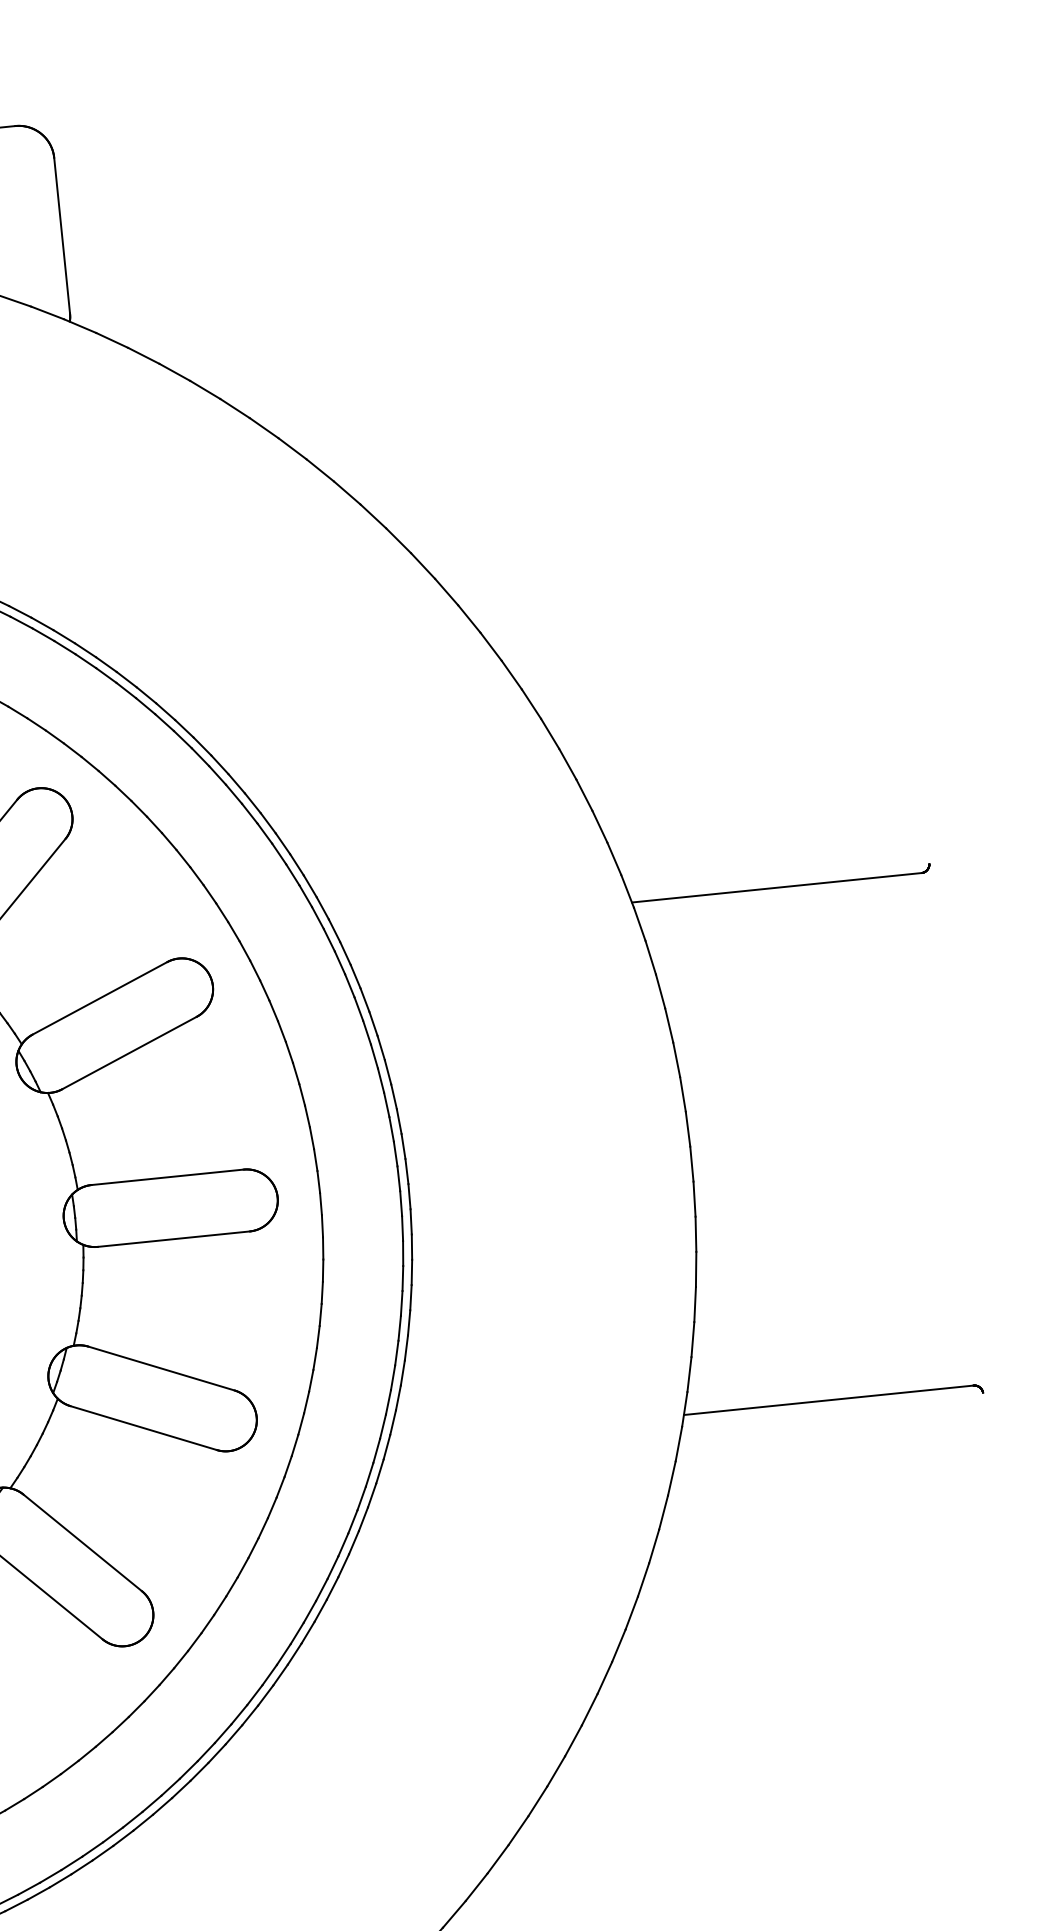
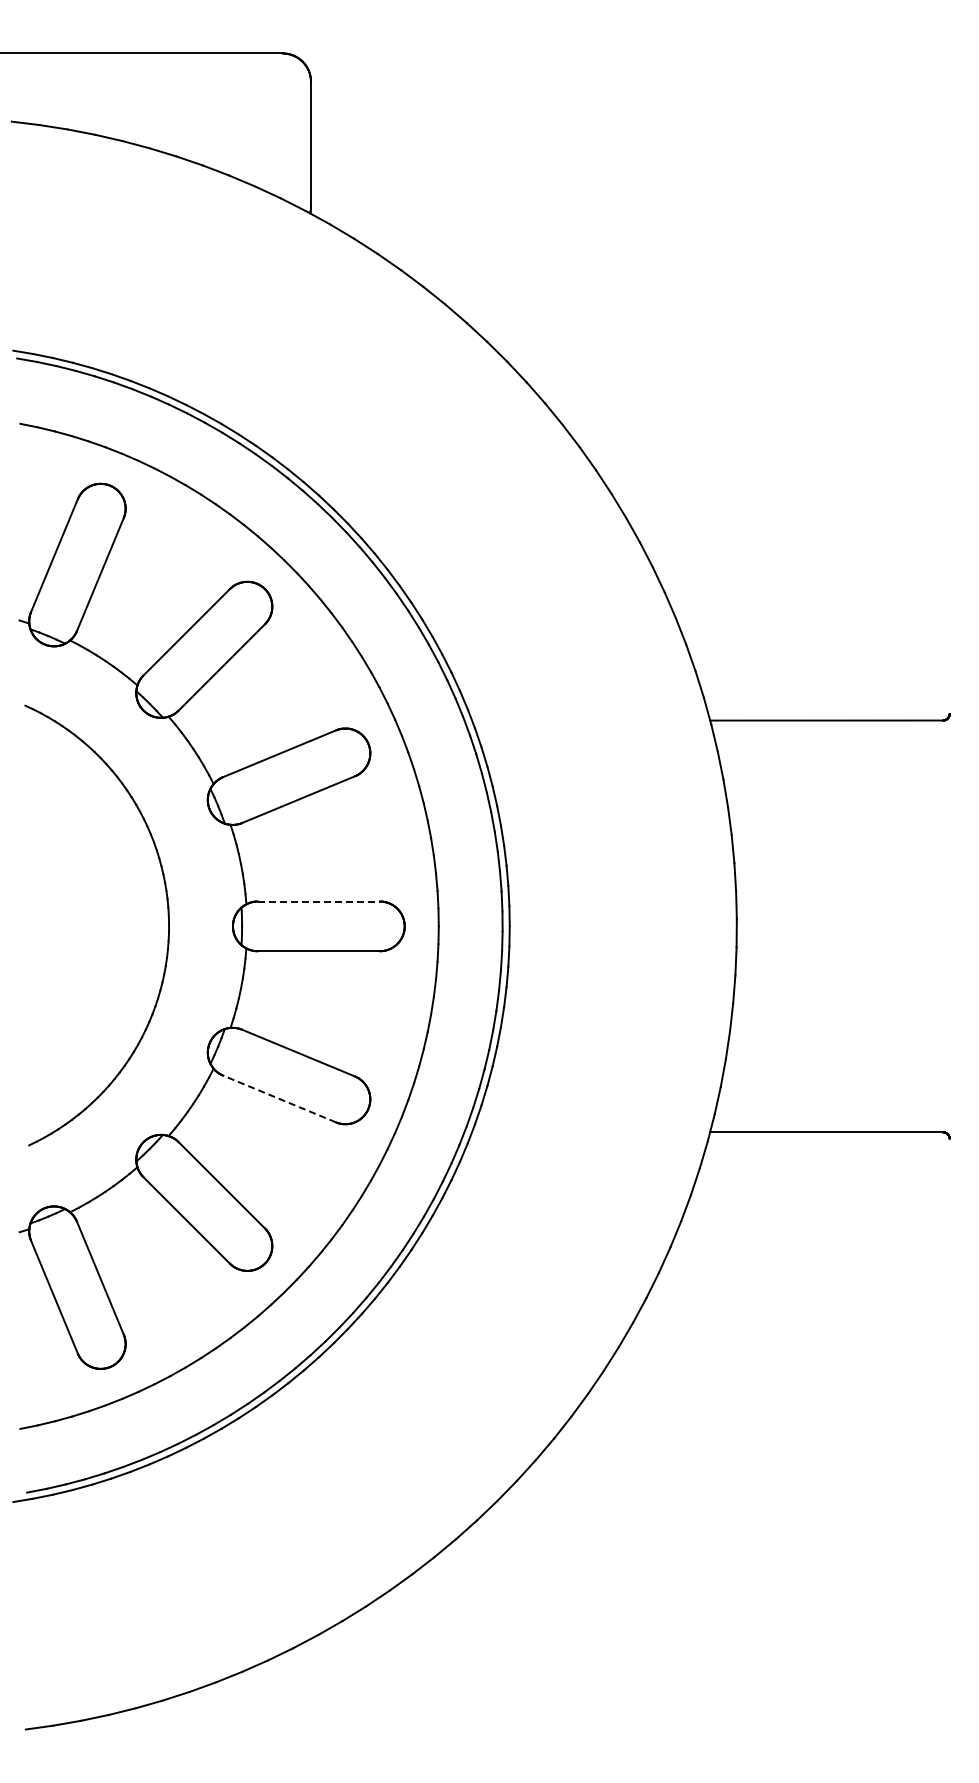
line: (168, 1177) -> (319, 901), solid -> dashed
line: (143, 1427) -> (279, 1098), solid -> dashed

